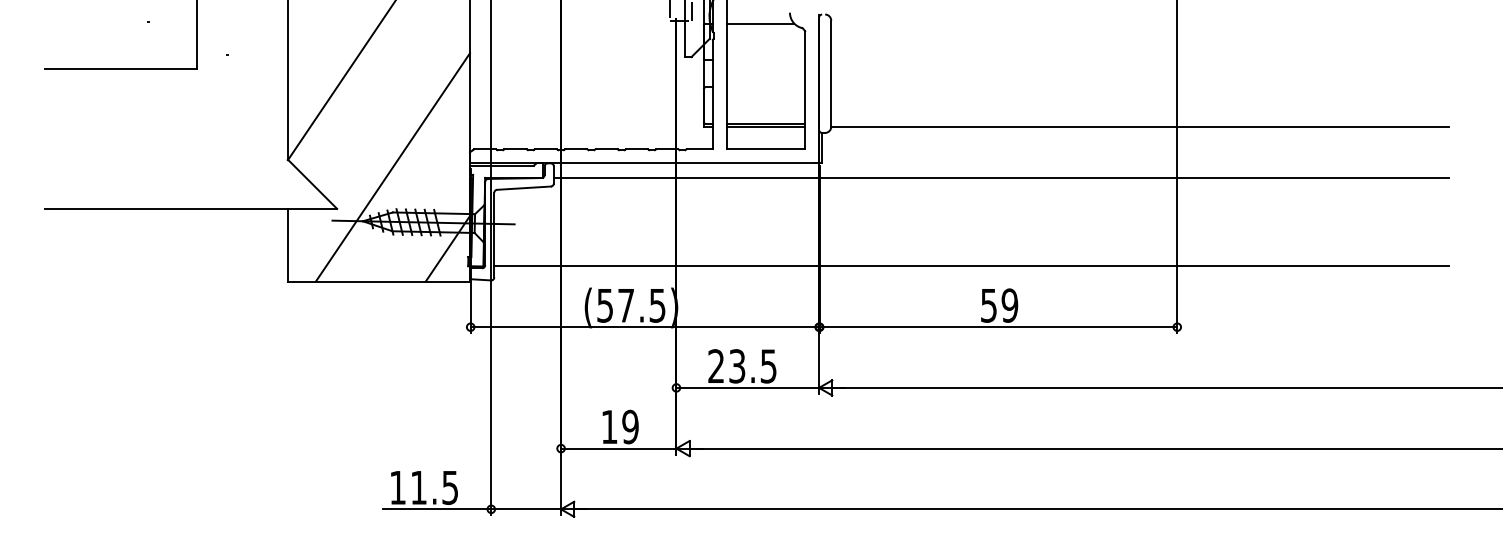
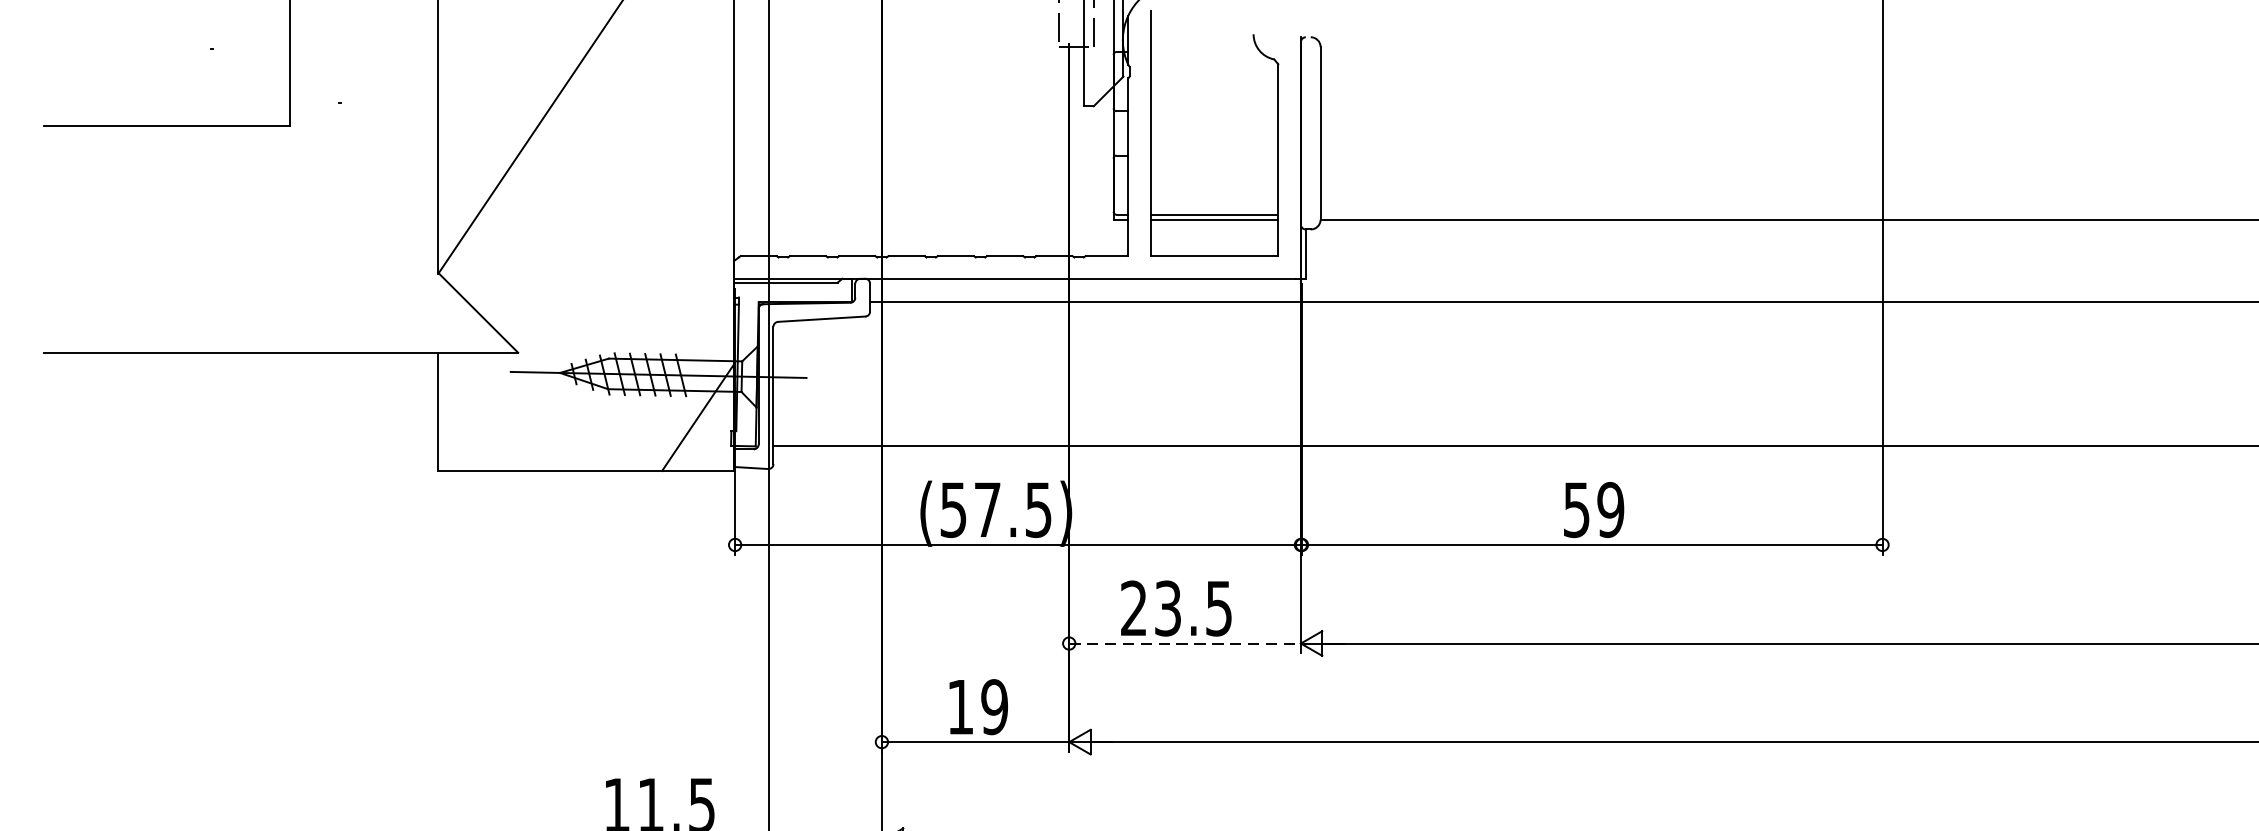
line: (760, 23) -> (1205, 51), removed
line: (392, 167) -> (608, 285), removed
line: (748, 387) -> (1186, 642), solid -> dashed

